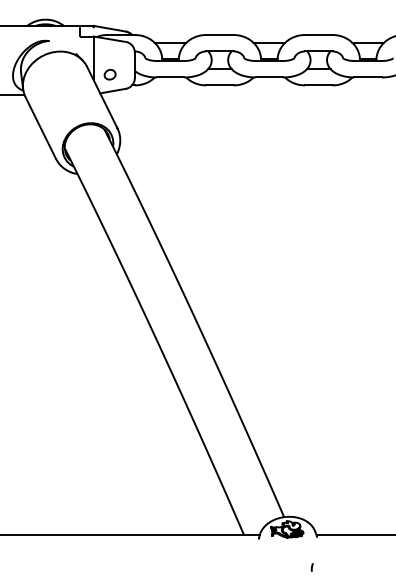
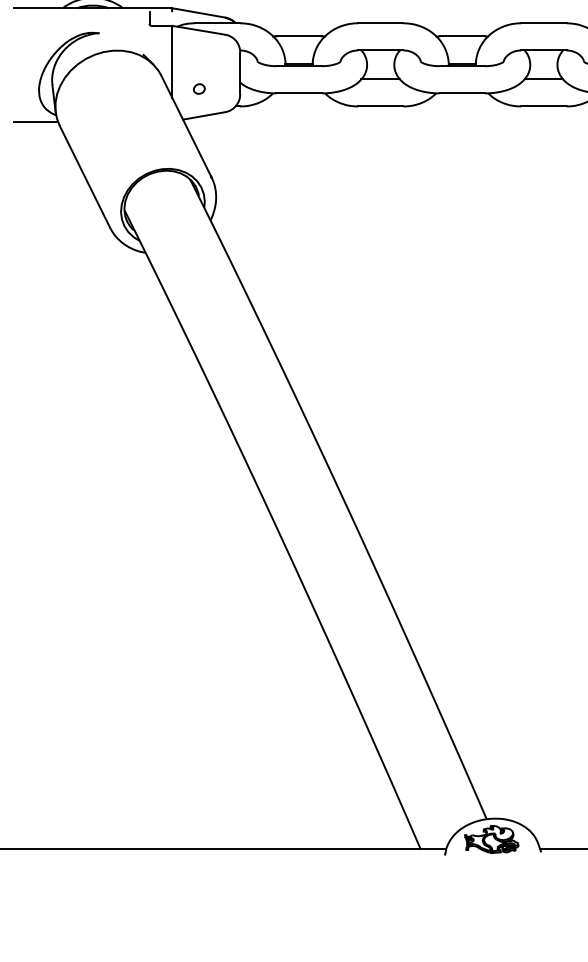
part: (109, 74) -> (198, 88), size x0.6
curve: (311, 567) -> (531, 902), removed

